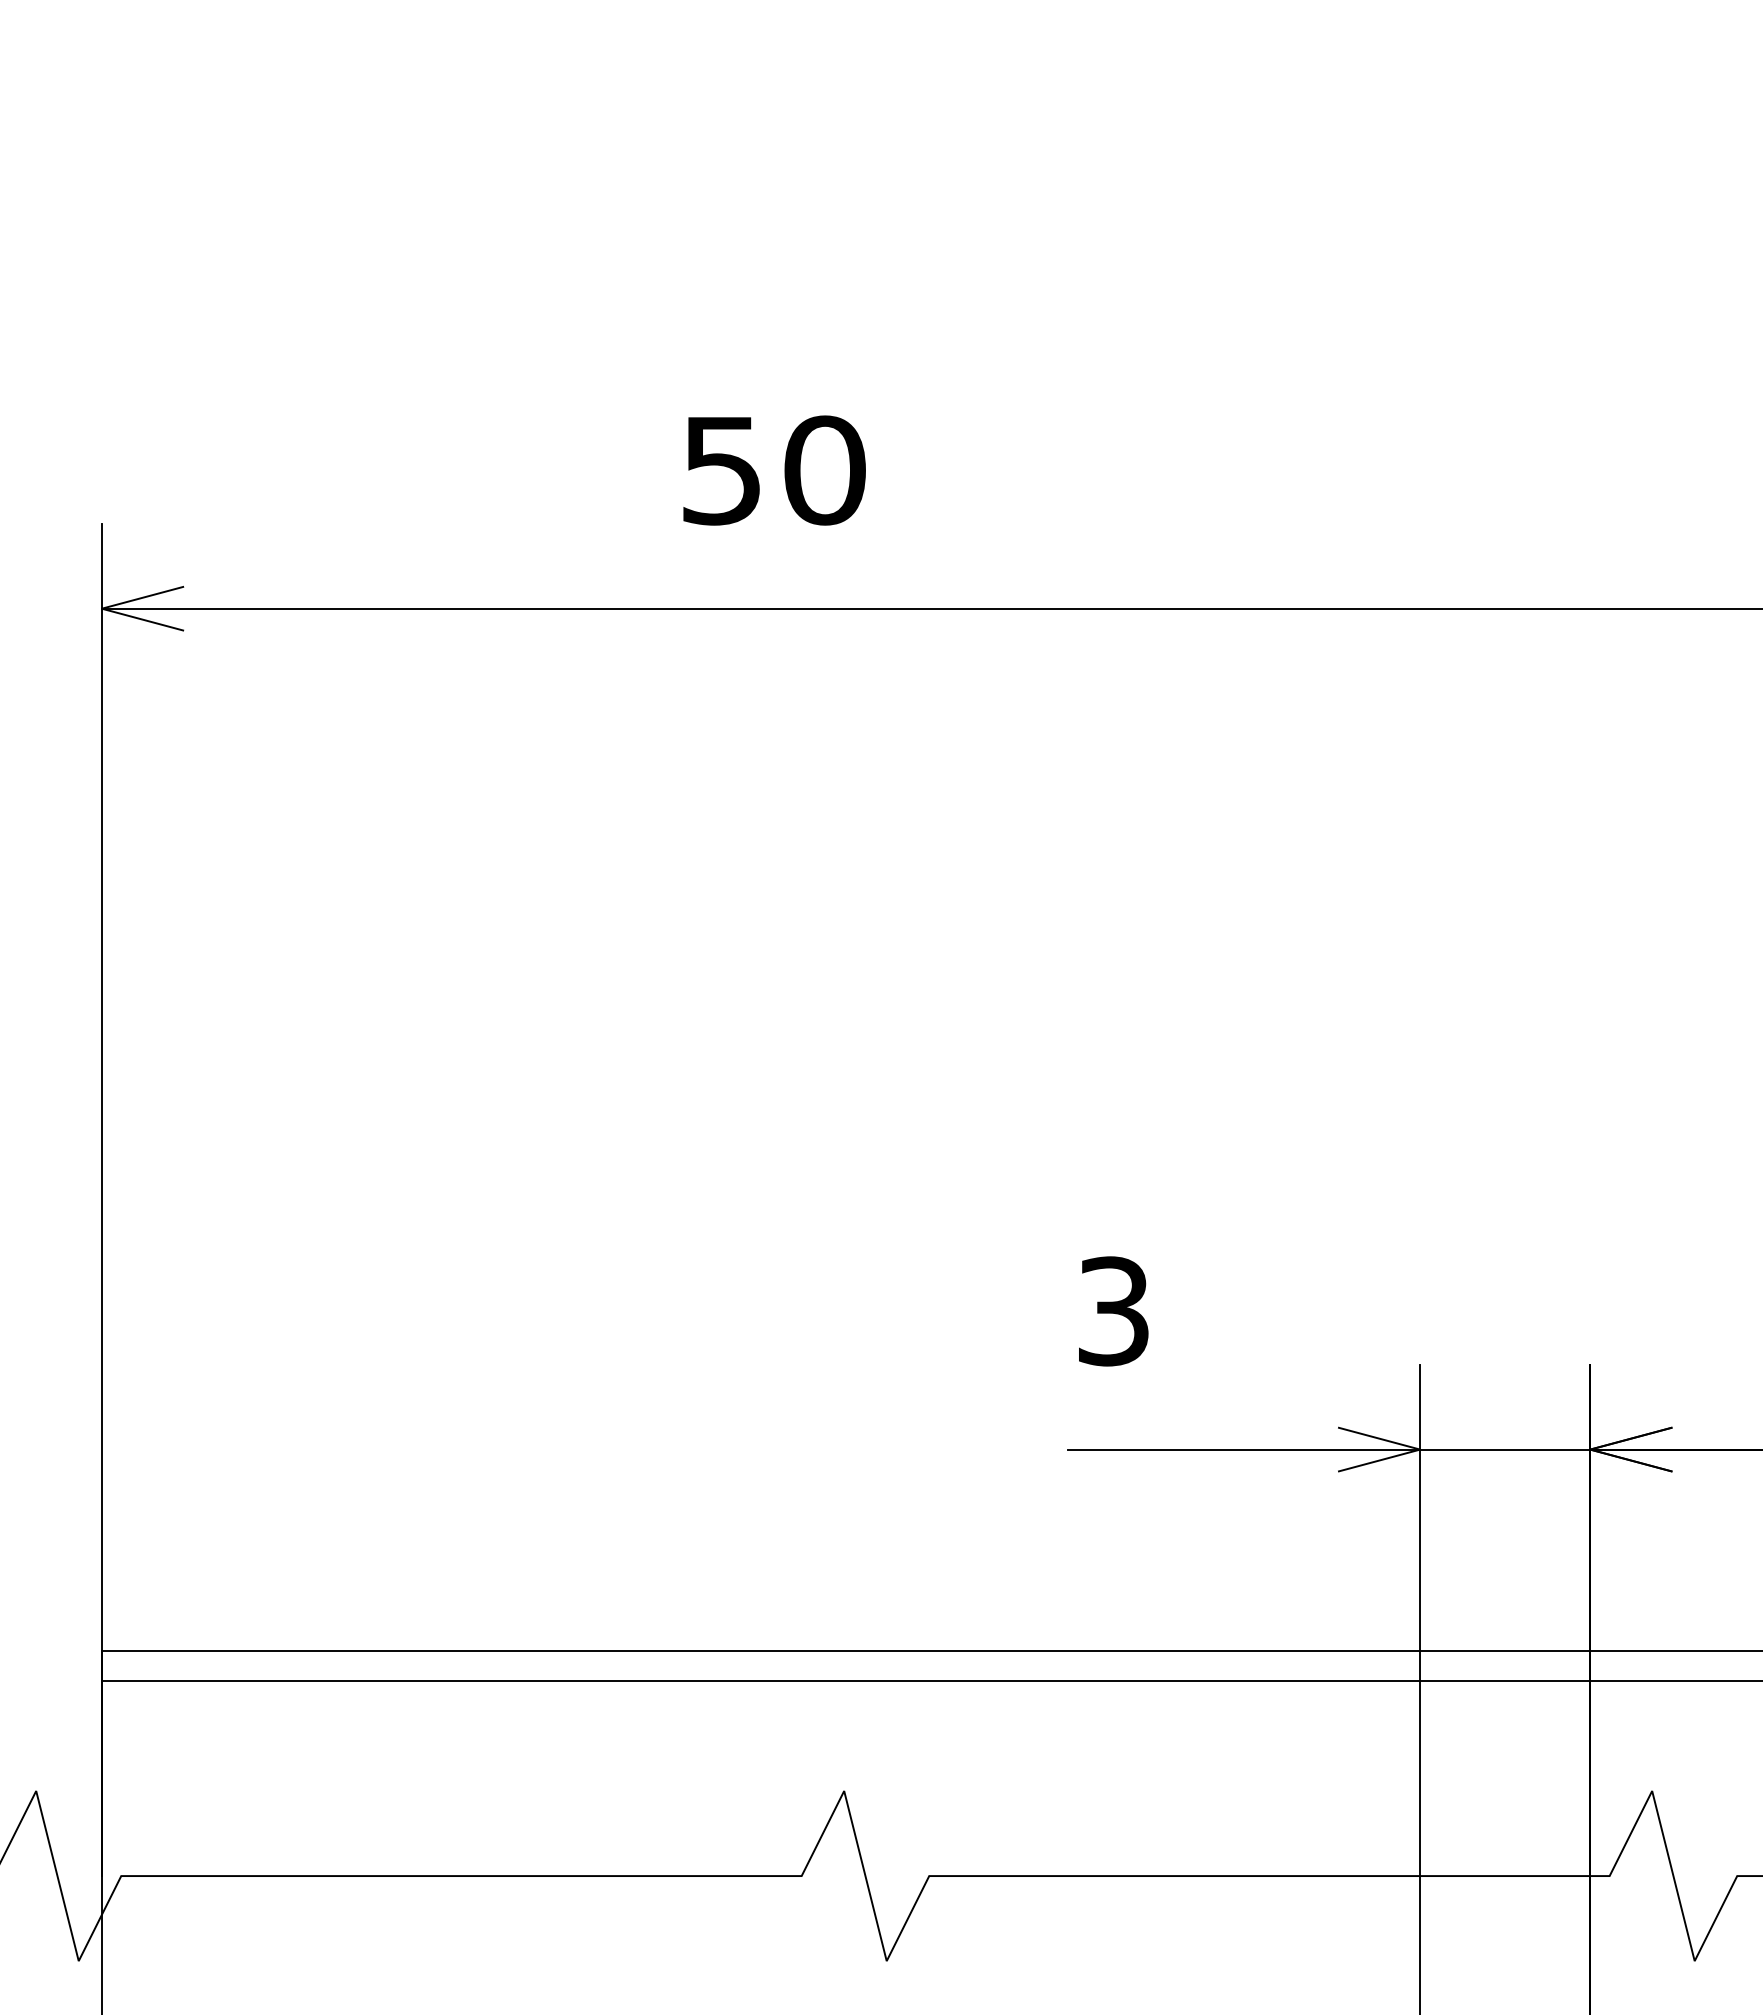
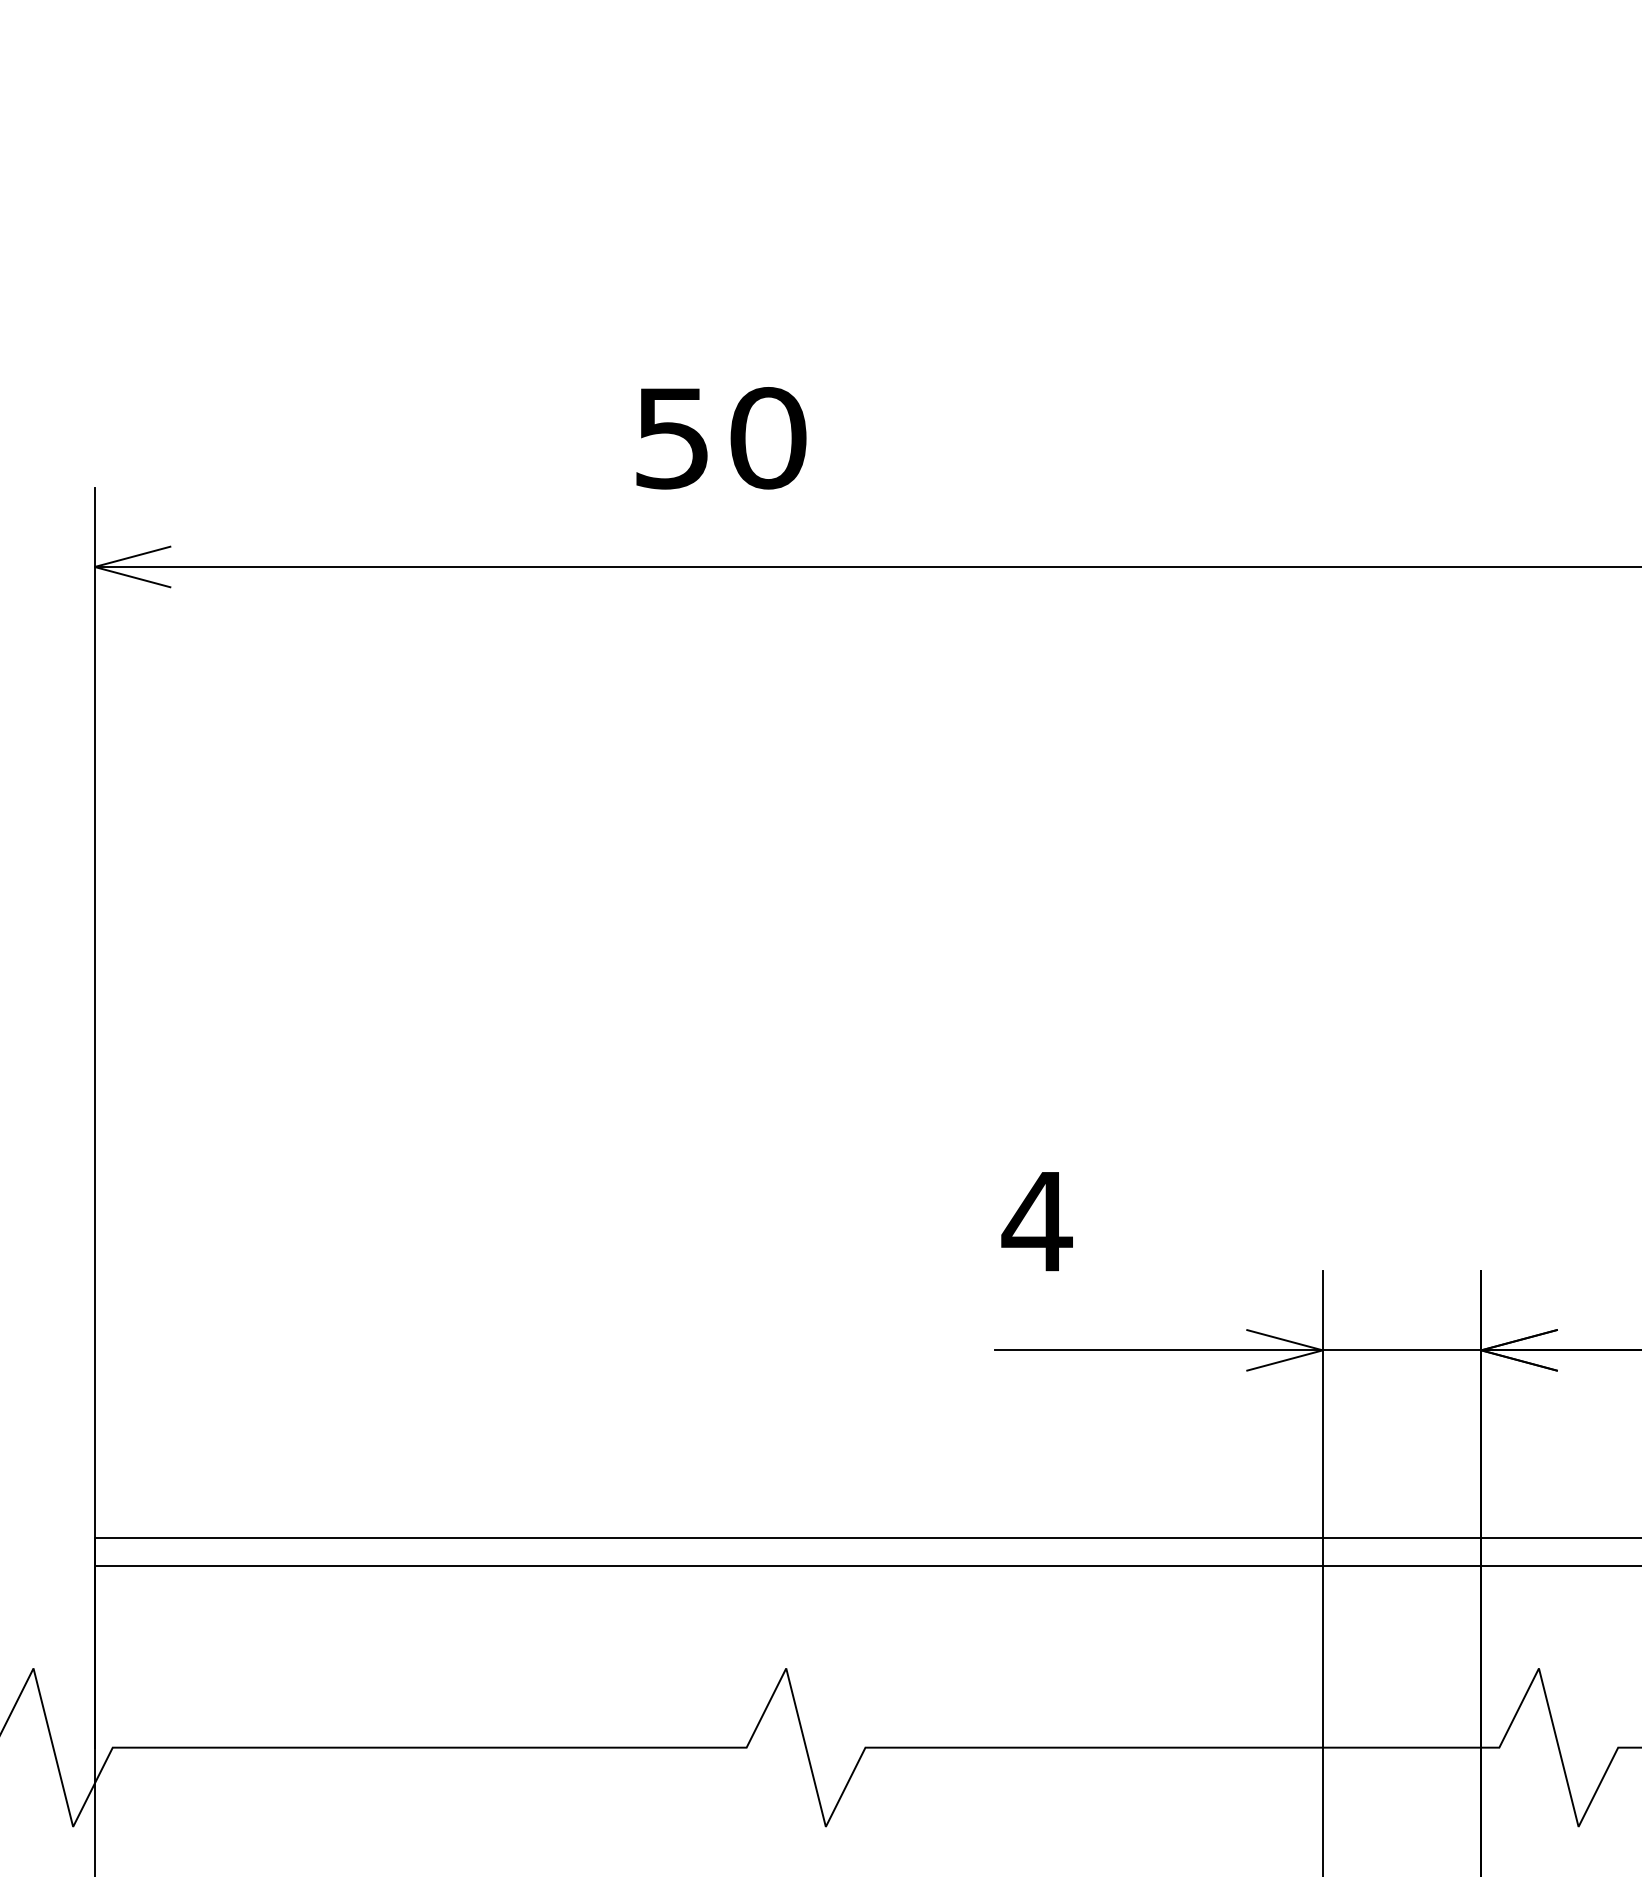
text: (1113, 1311) -> (1037, 1221), 3 -> 4

